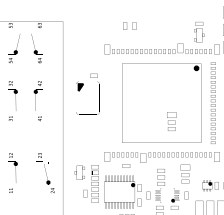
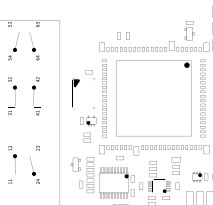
part: (129, 25) -> (123, 35), moved
part: (107, 105) -> (102, 100), added
part: (170, 121) -> (162, 115), removed
part: (48, 177) -> (34, 169), moved

